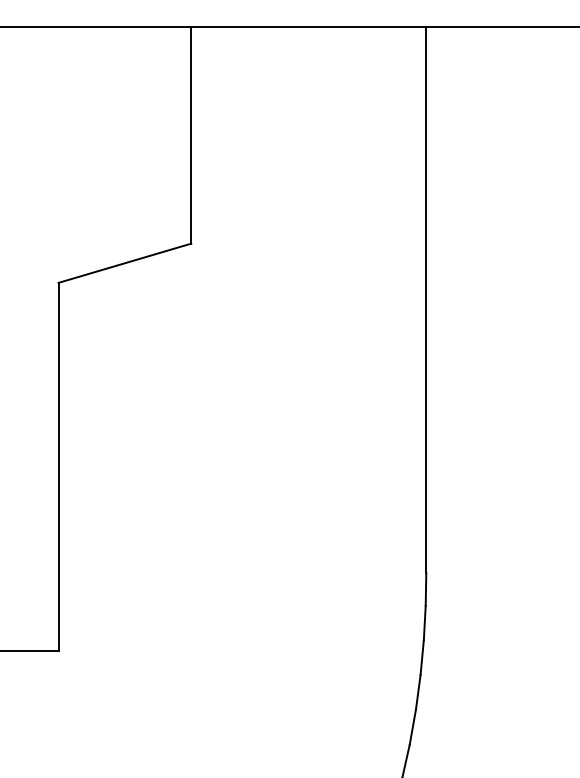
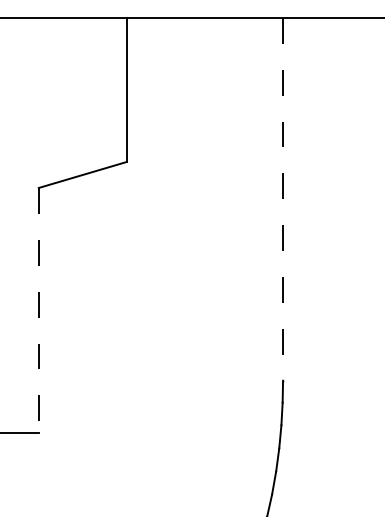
line: (426, 300) -> (283, 199), solid -> dashed
line: (58, 467) -> (38, 310), solid -> dashed

